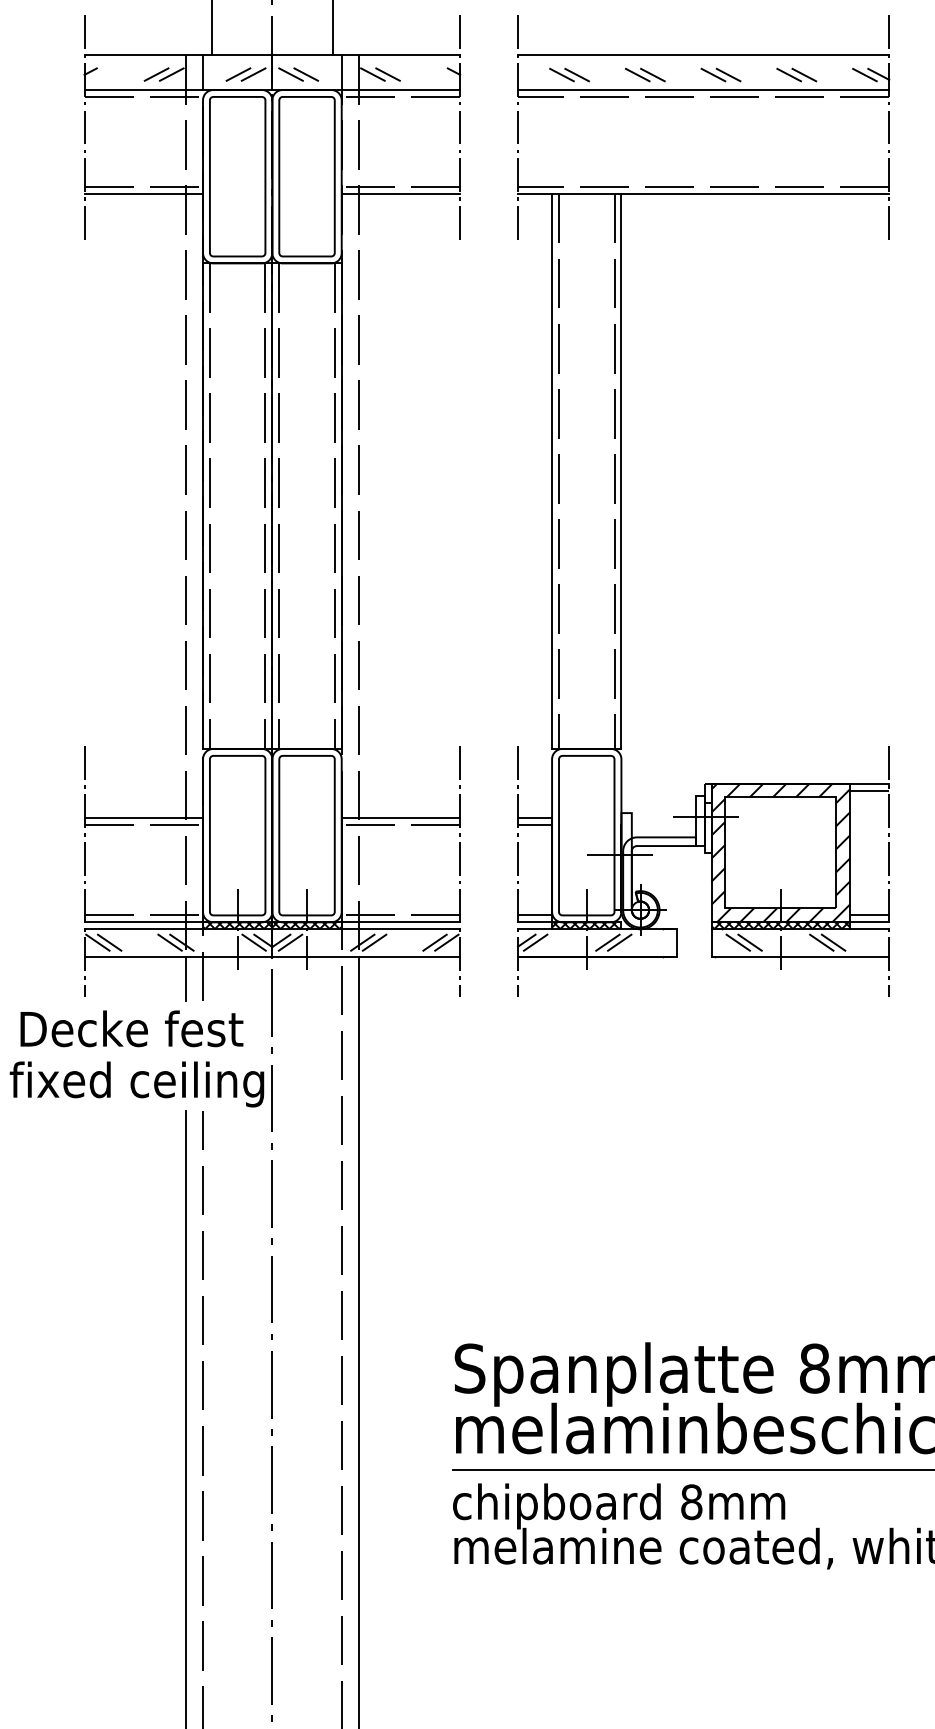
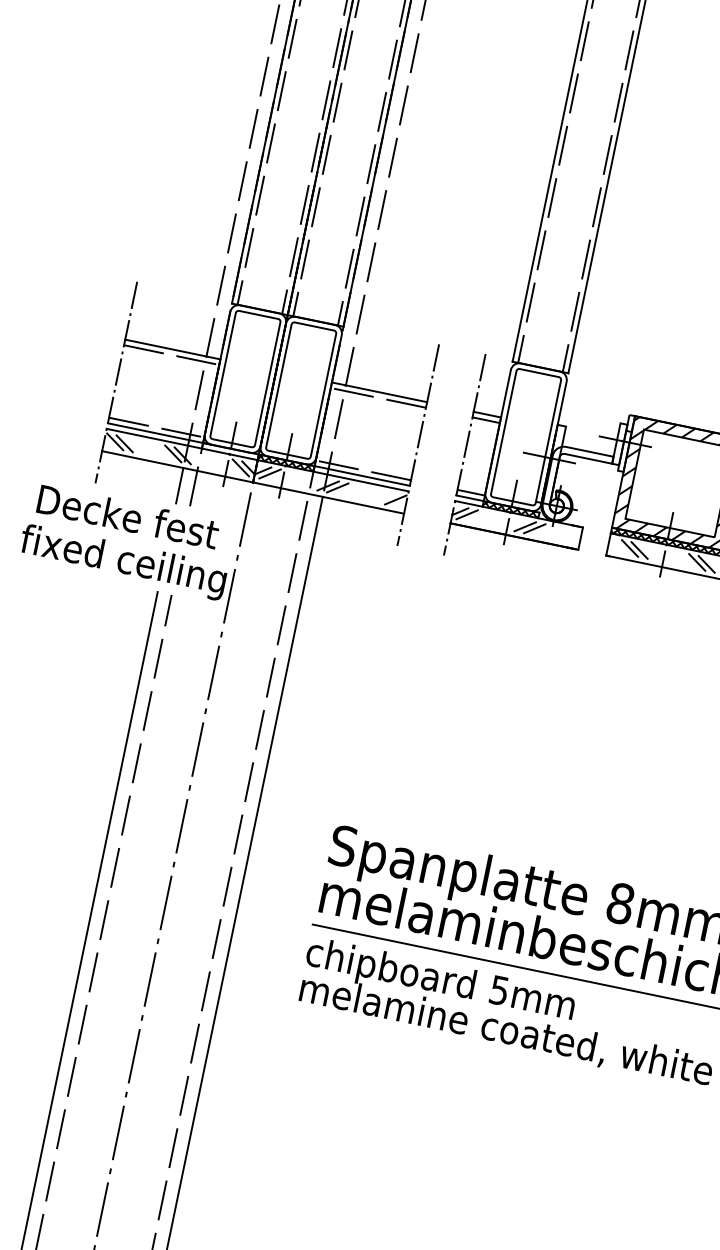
hatch: (237, 925) -> (230, 451), removed
line: (434, 942) -> (385, 497), removed
text: (691, 1502) -> (499, 990), 8mm -> 5mm

